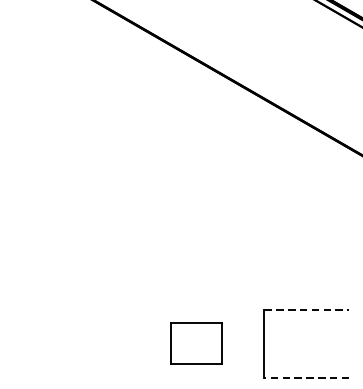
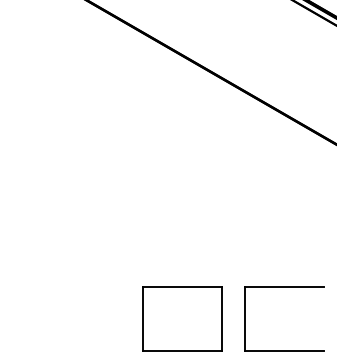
line: (307, 309) -> (285, 287), dashed -> solid
part: (196, 343) -> (182, 318), size x1.67
line: (306, 377) -> (284, 350), dashed -> solid

